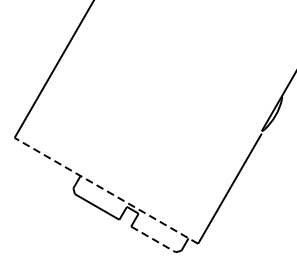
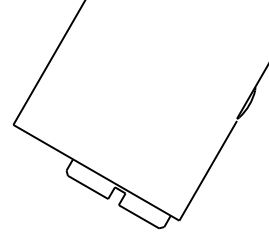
line: (106, 190) -> (96, 172), dashed -> solid
line: (154, 240) -> (139, 217), dashed -> solid

